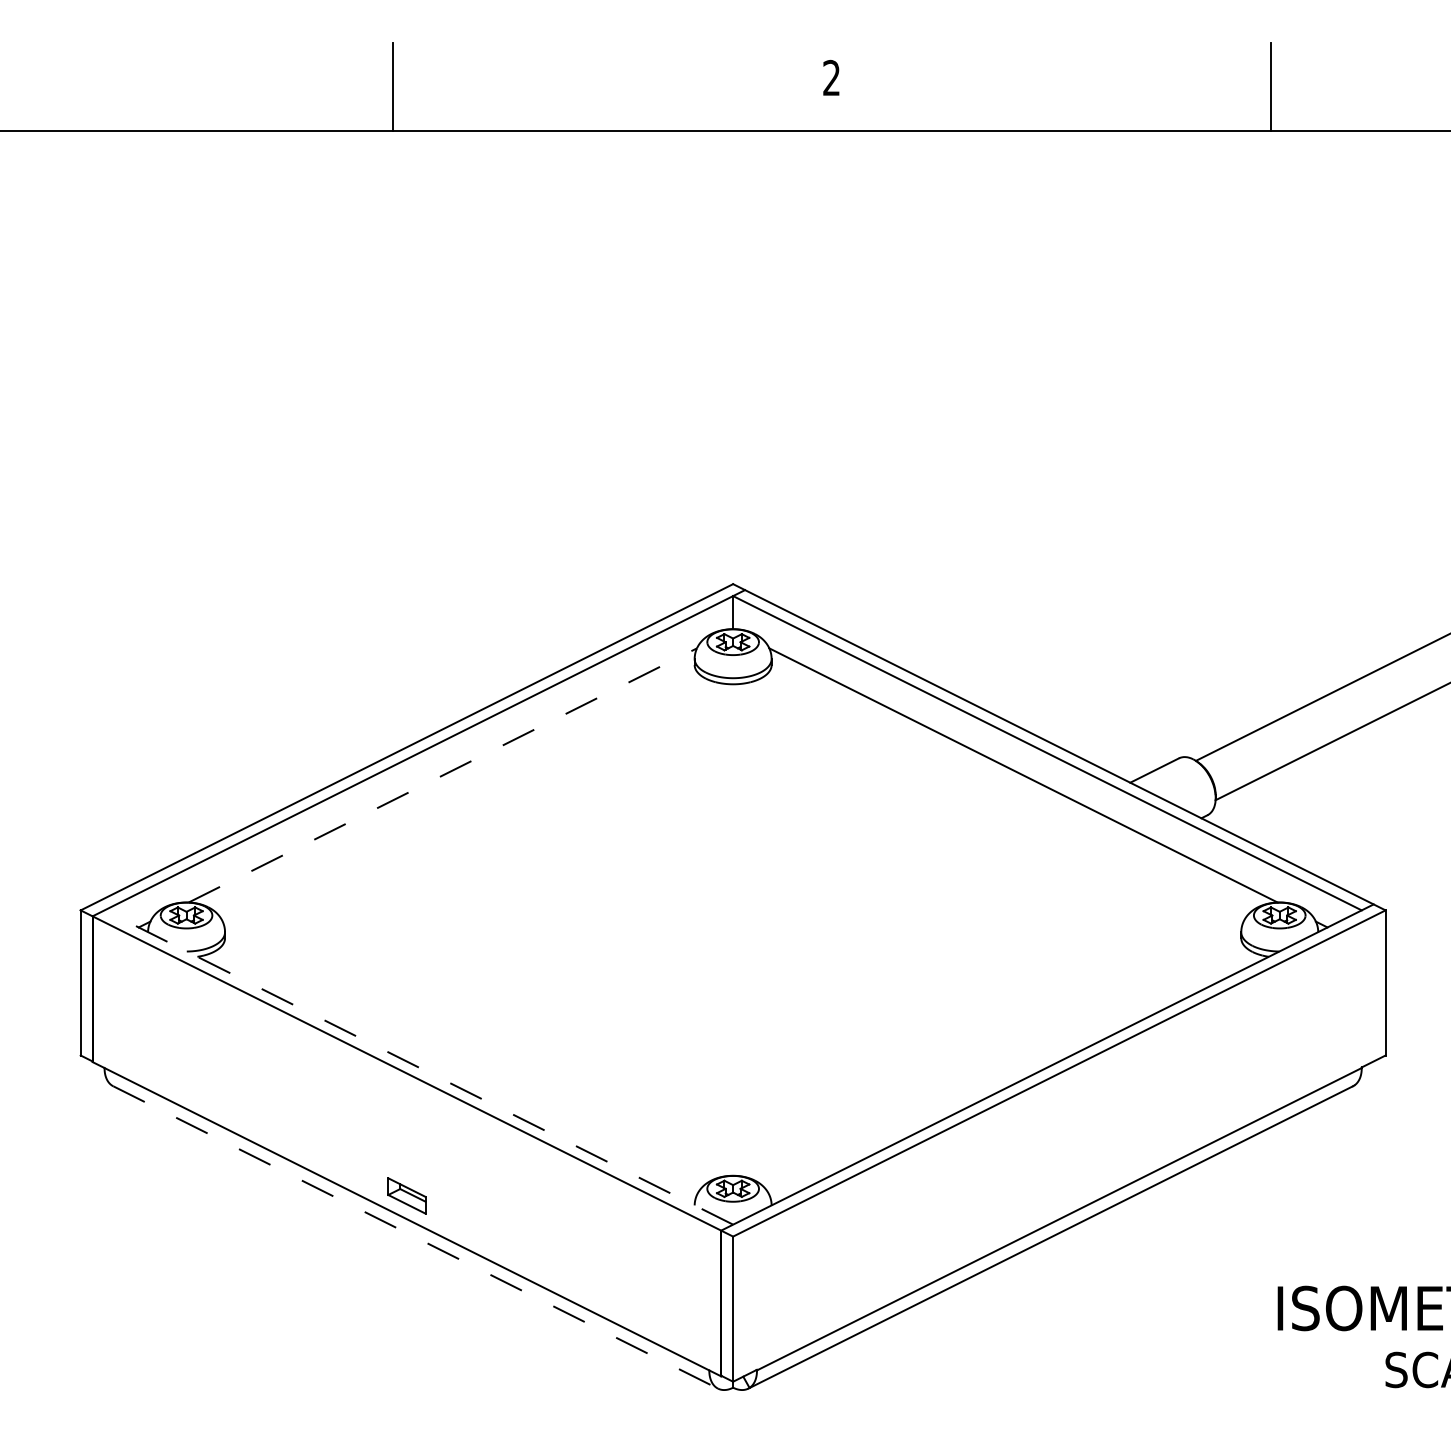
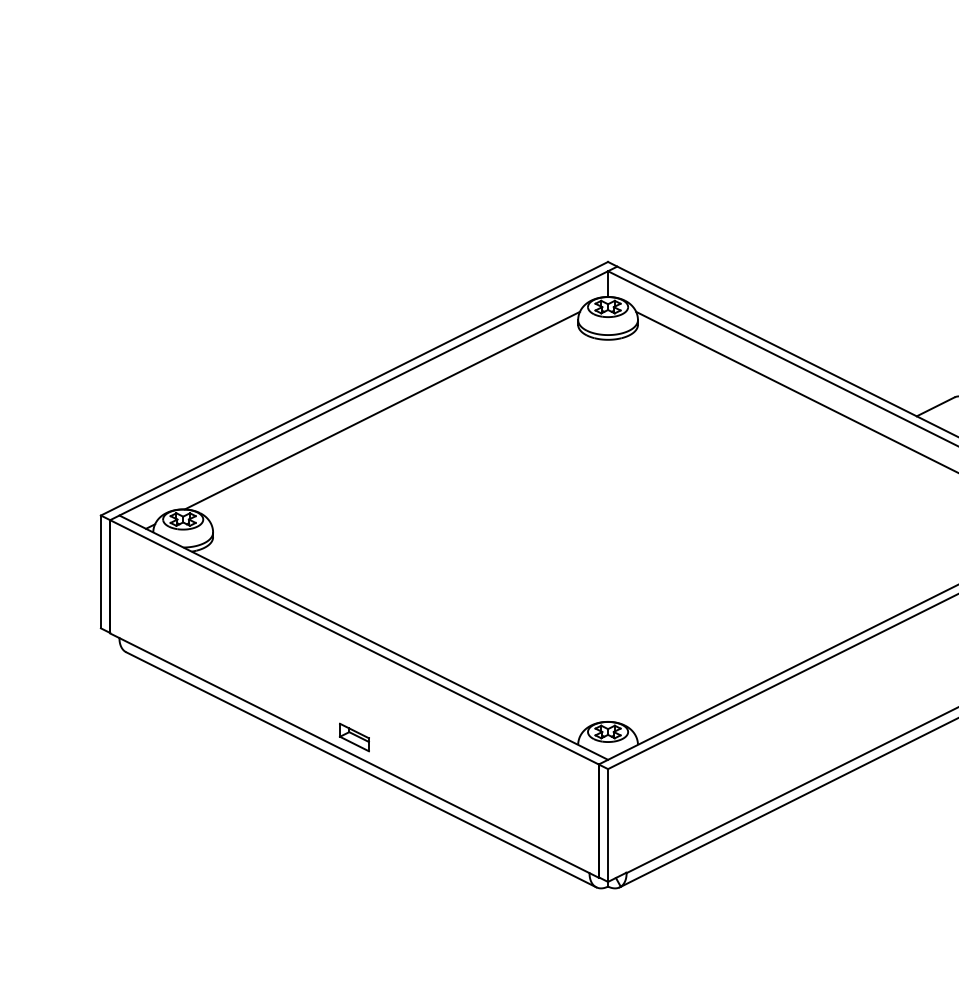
line: (443, 775) -> (382, 410), dashed -> solid
line: (418, 1067) -> (363, 637), dashed -> solid
line: (416, 1237) -> (361, 769), dashed -> solid

